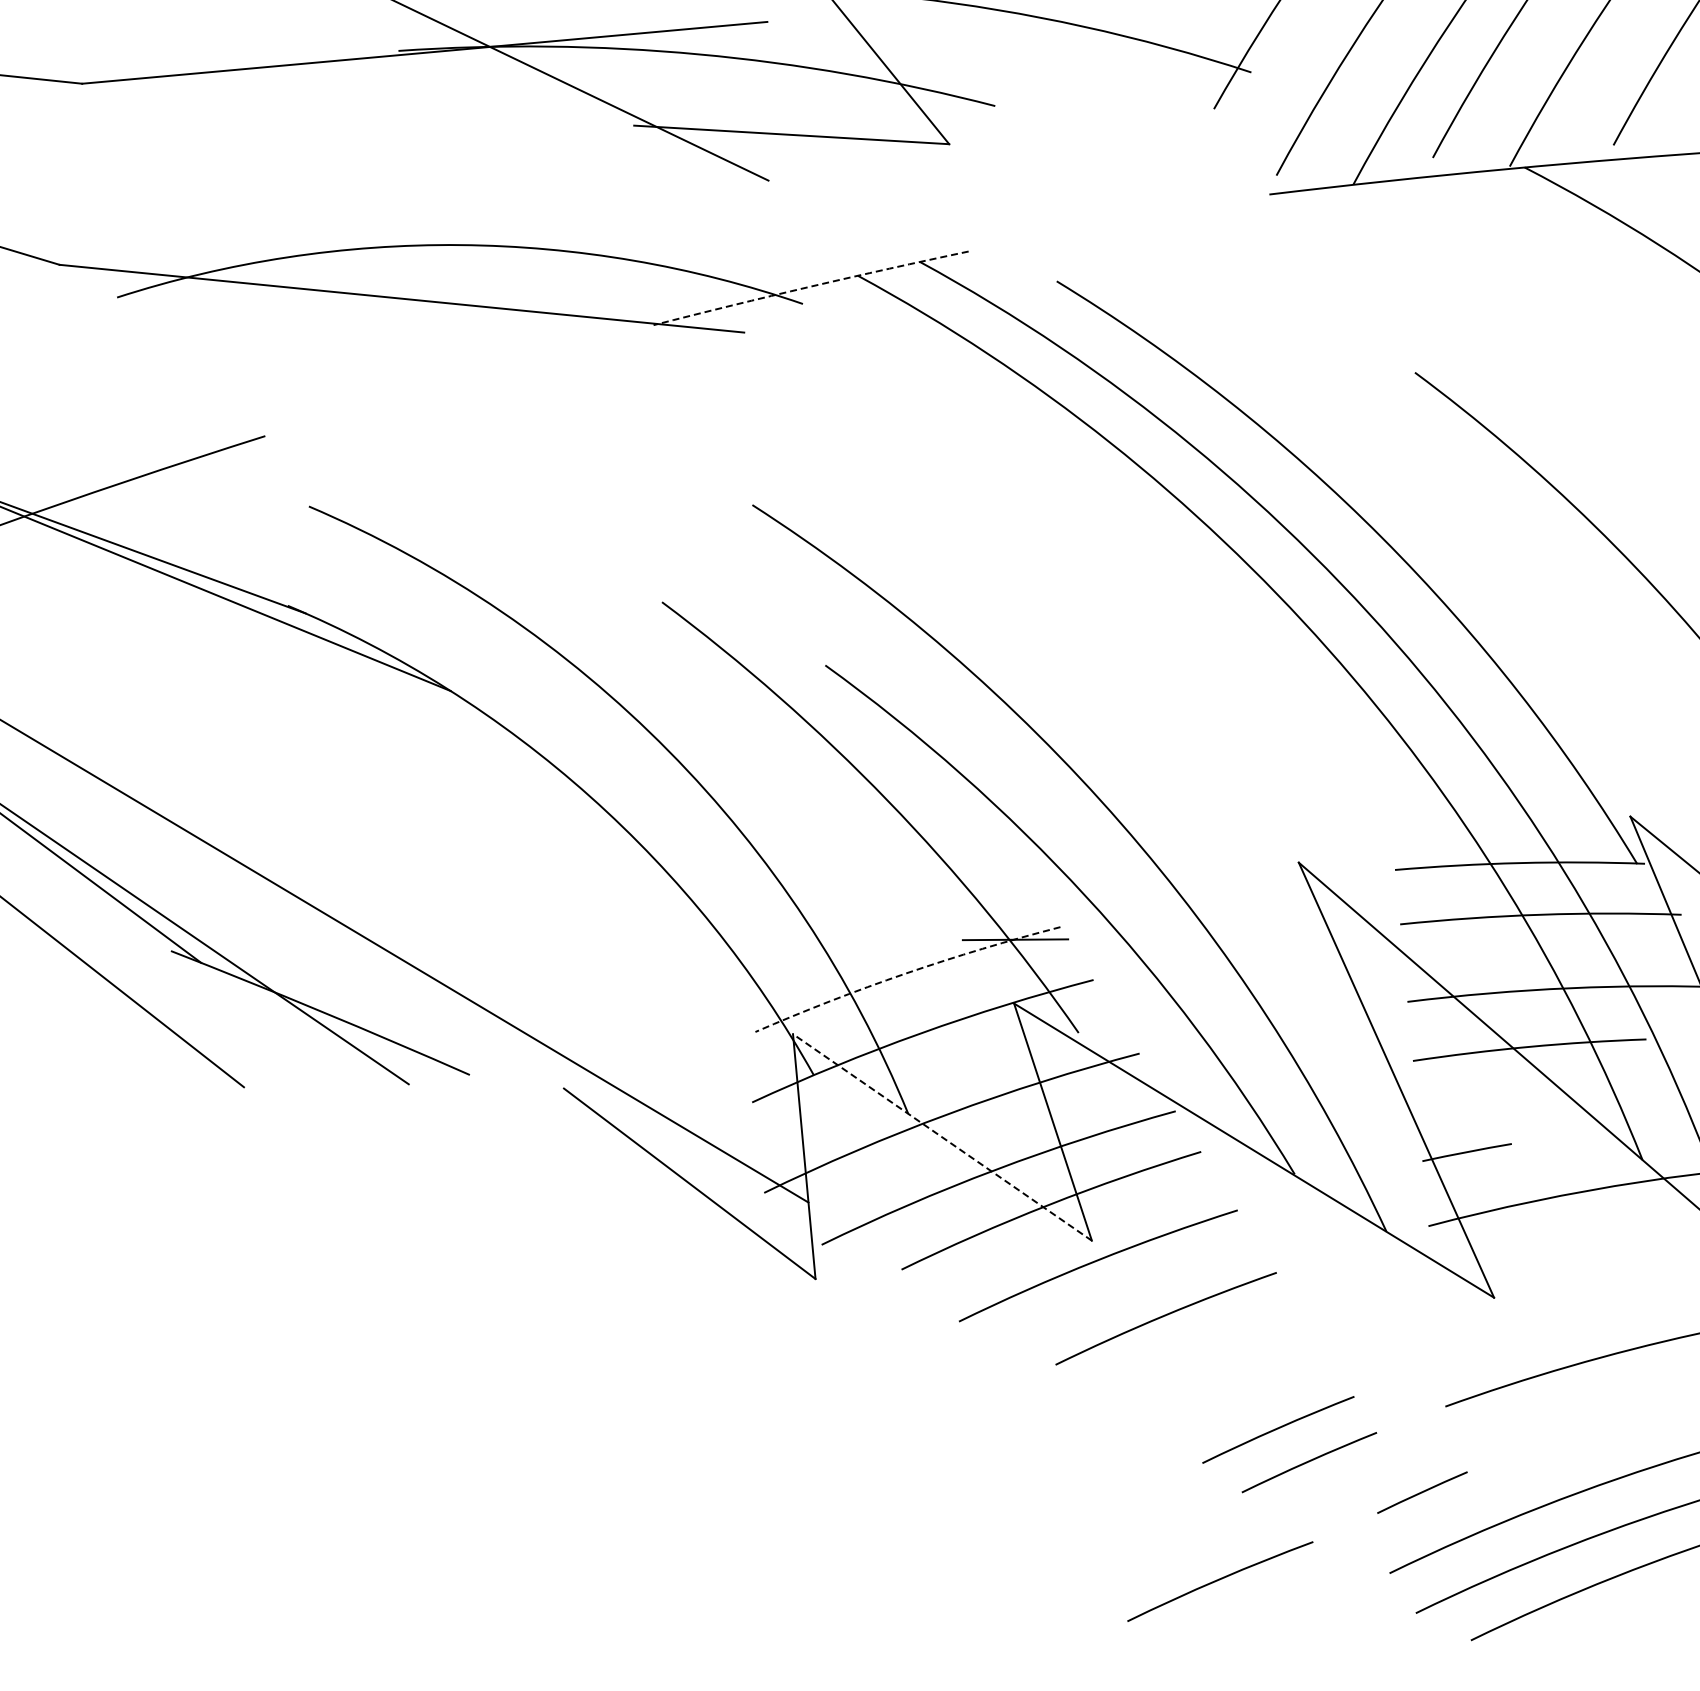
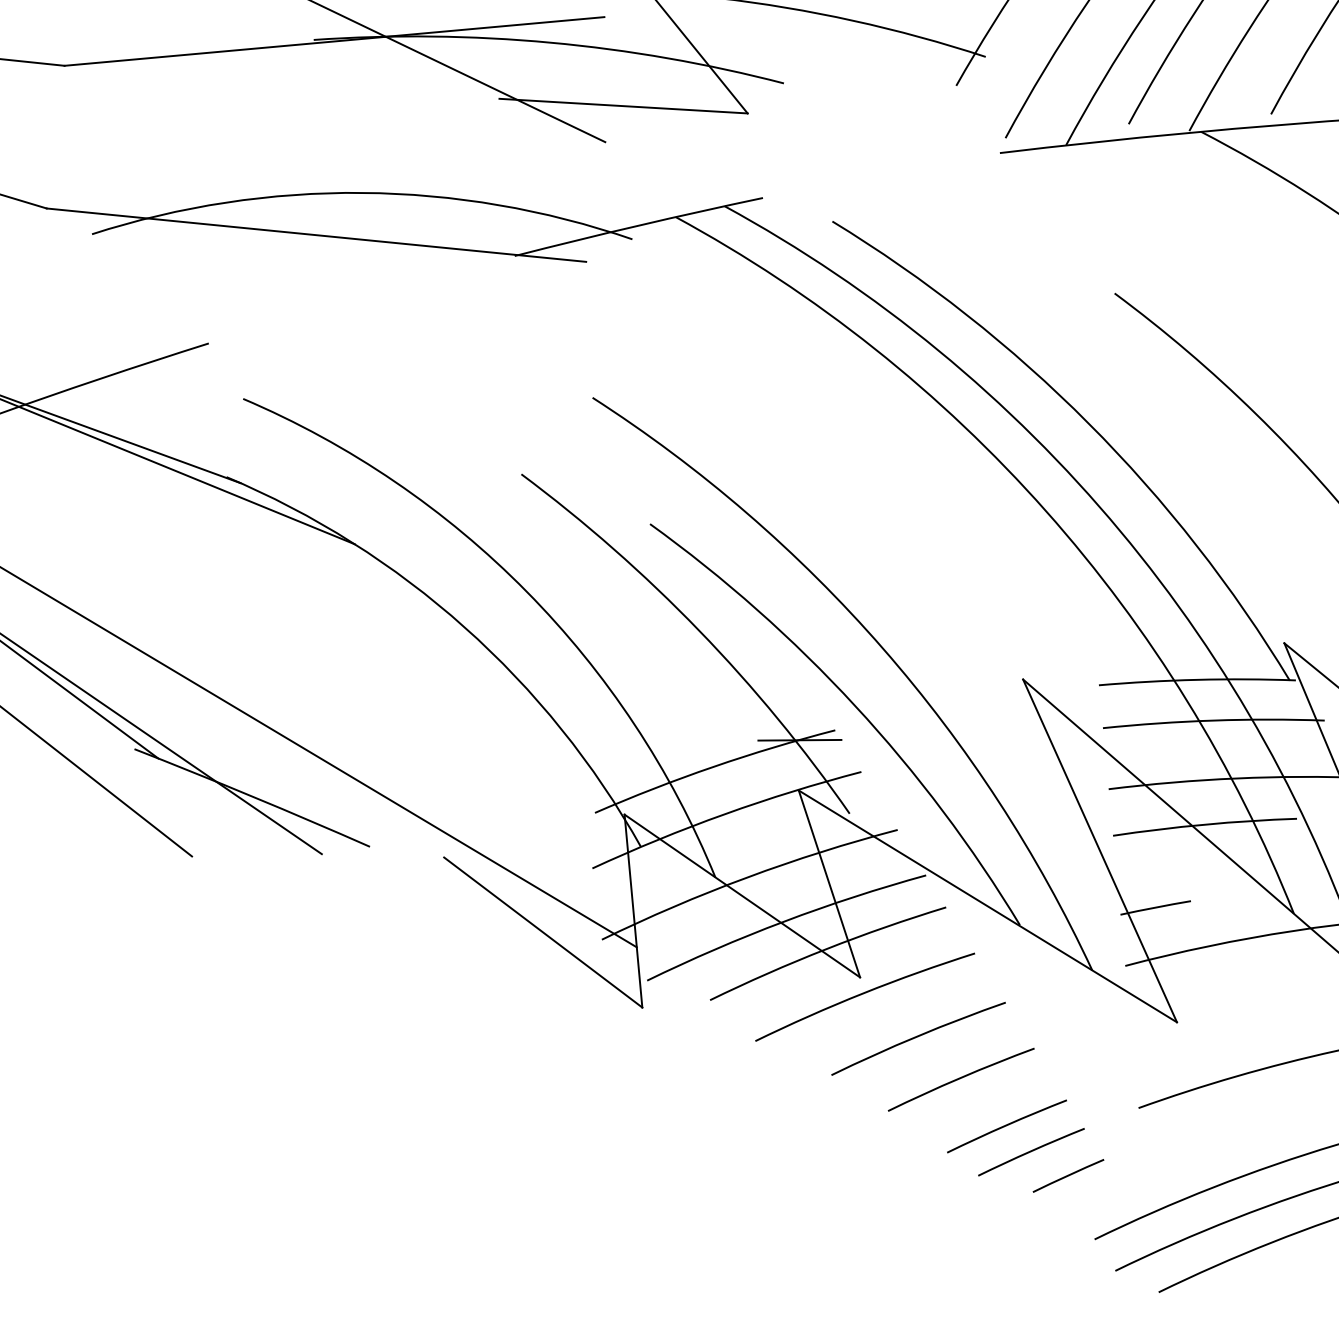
arc: (810, 286) -> (638, 225), dashed -> solid
arc: (905, 973) -> (713, 766), dashed -> solid
line: (942, 1137) -> (742, 896), dashed -> solid
line: (1422, 1492) -> (1068, 1175), moved
arc: (1219, 1580) -> (960, 1078), moved

